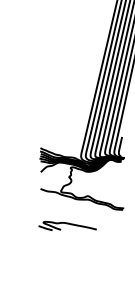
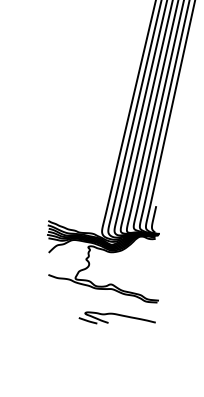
part: (67, 225) -> (116, 317), moved

